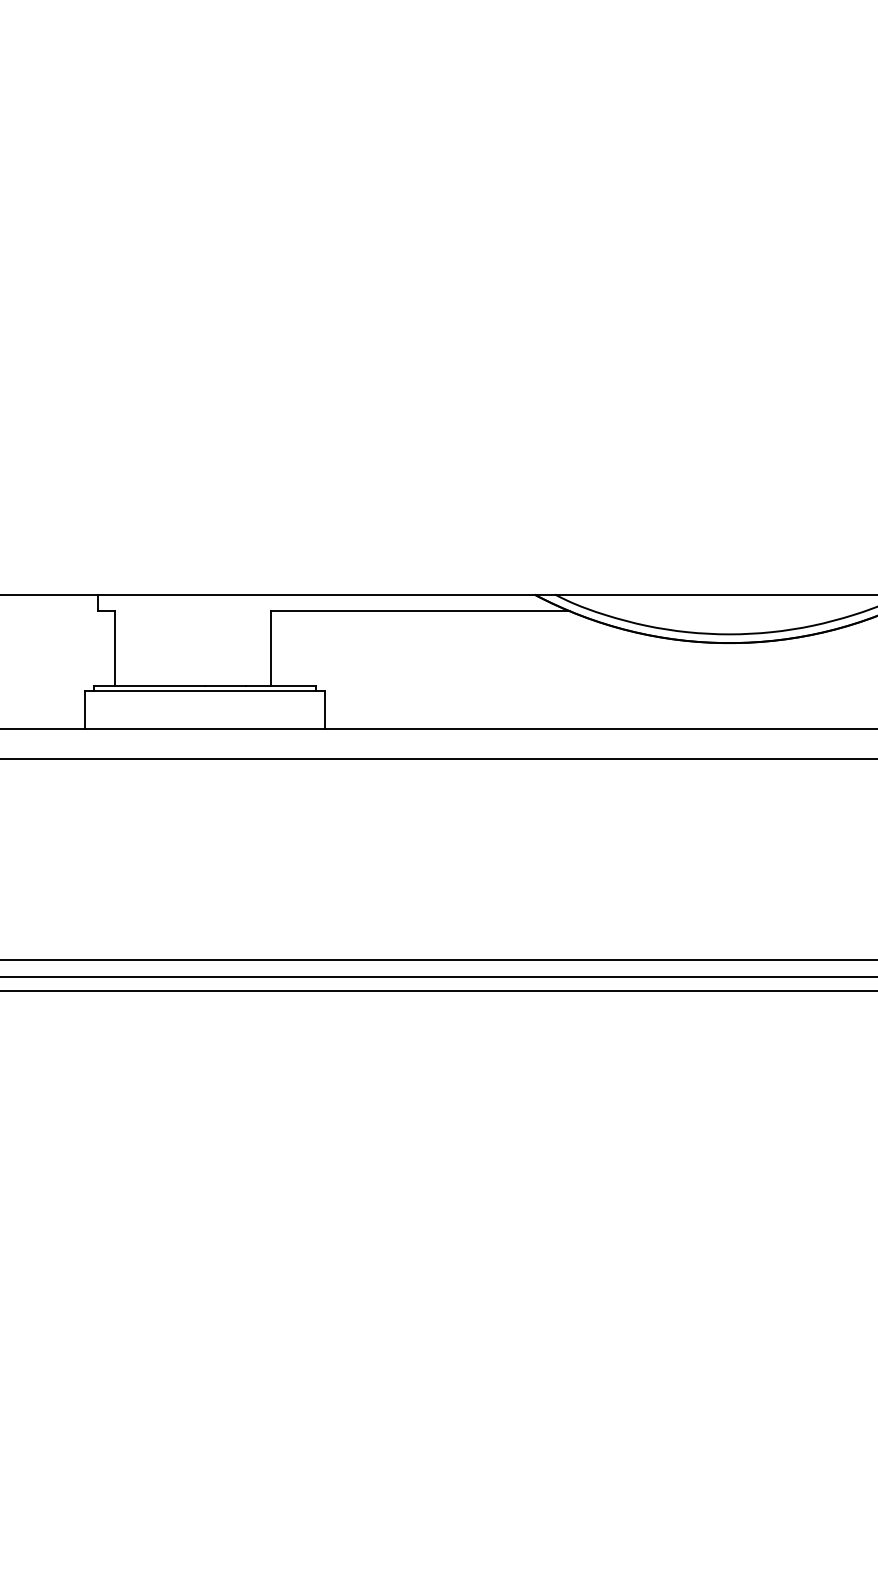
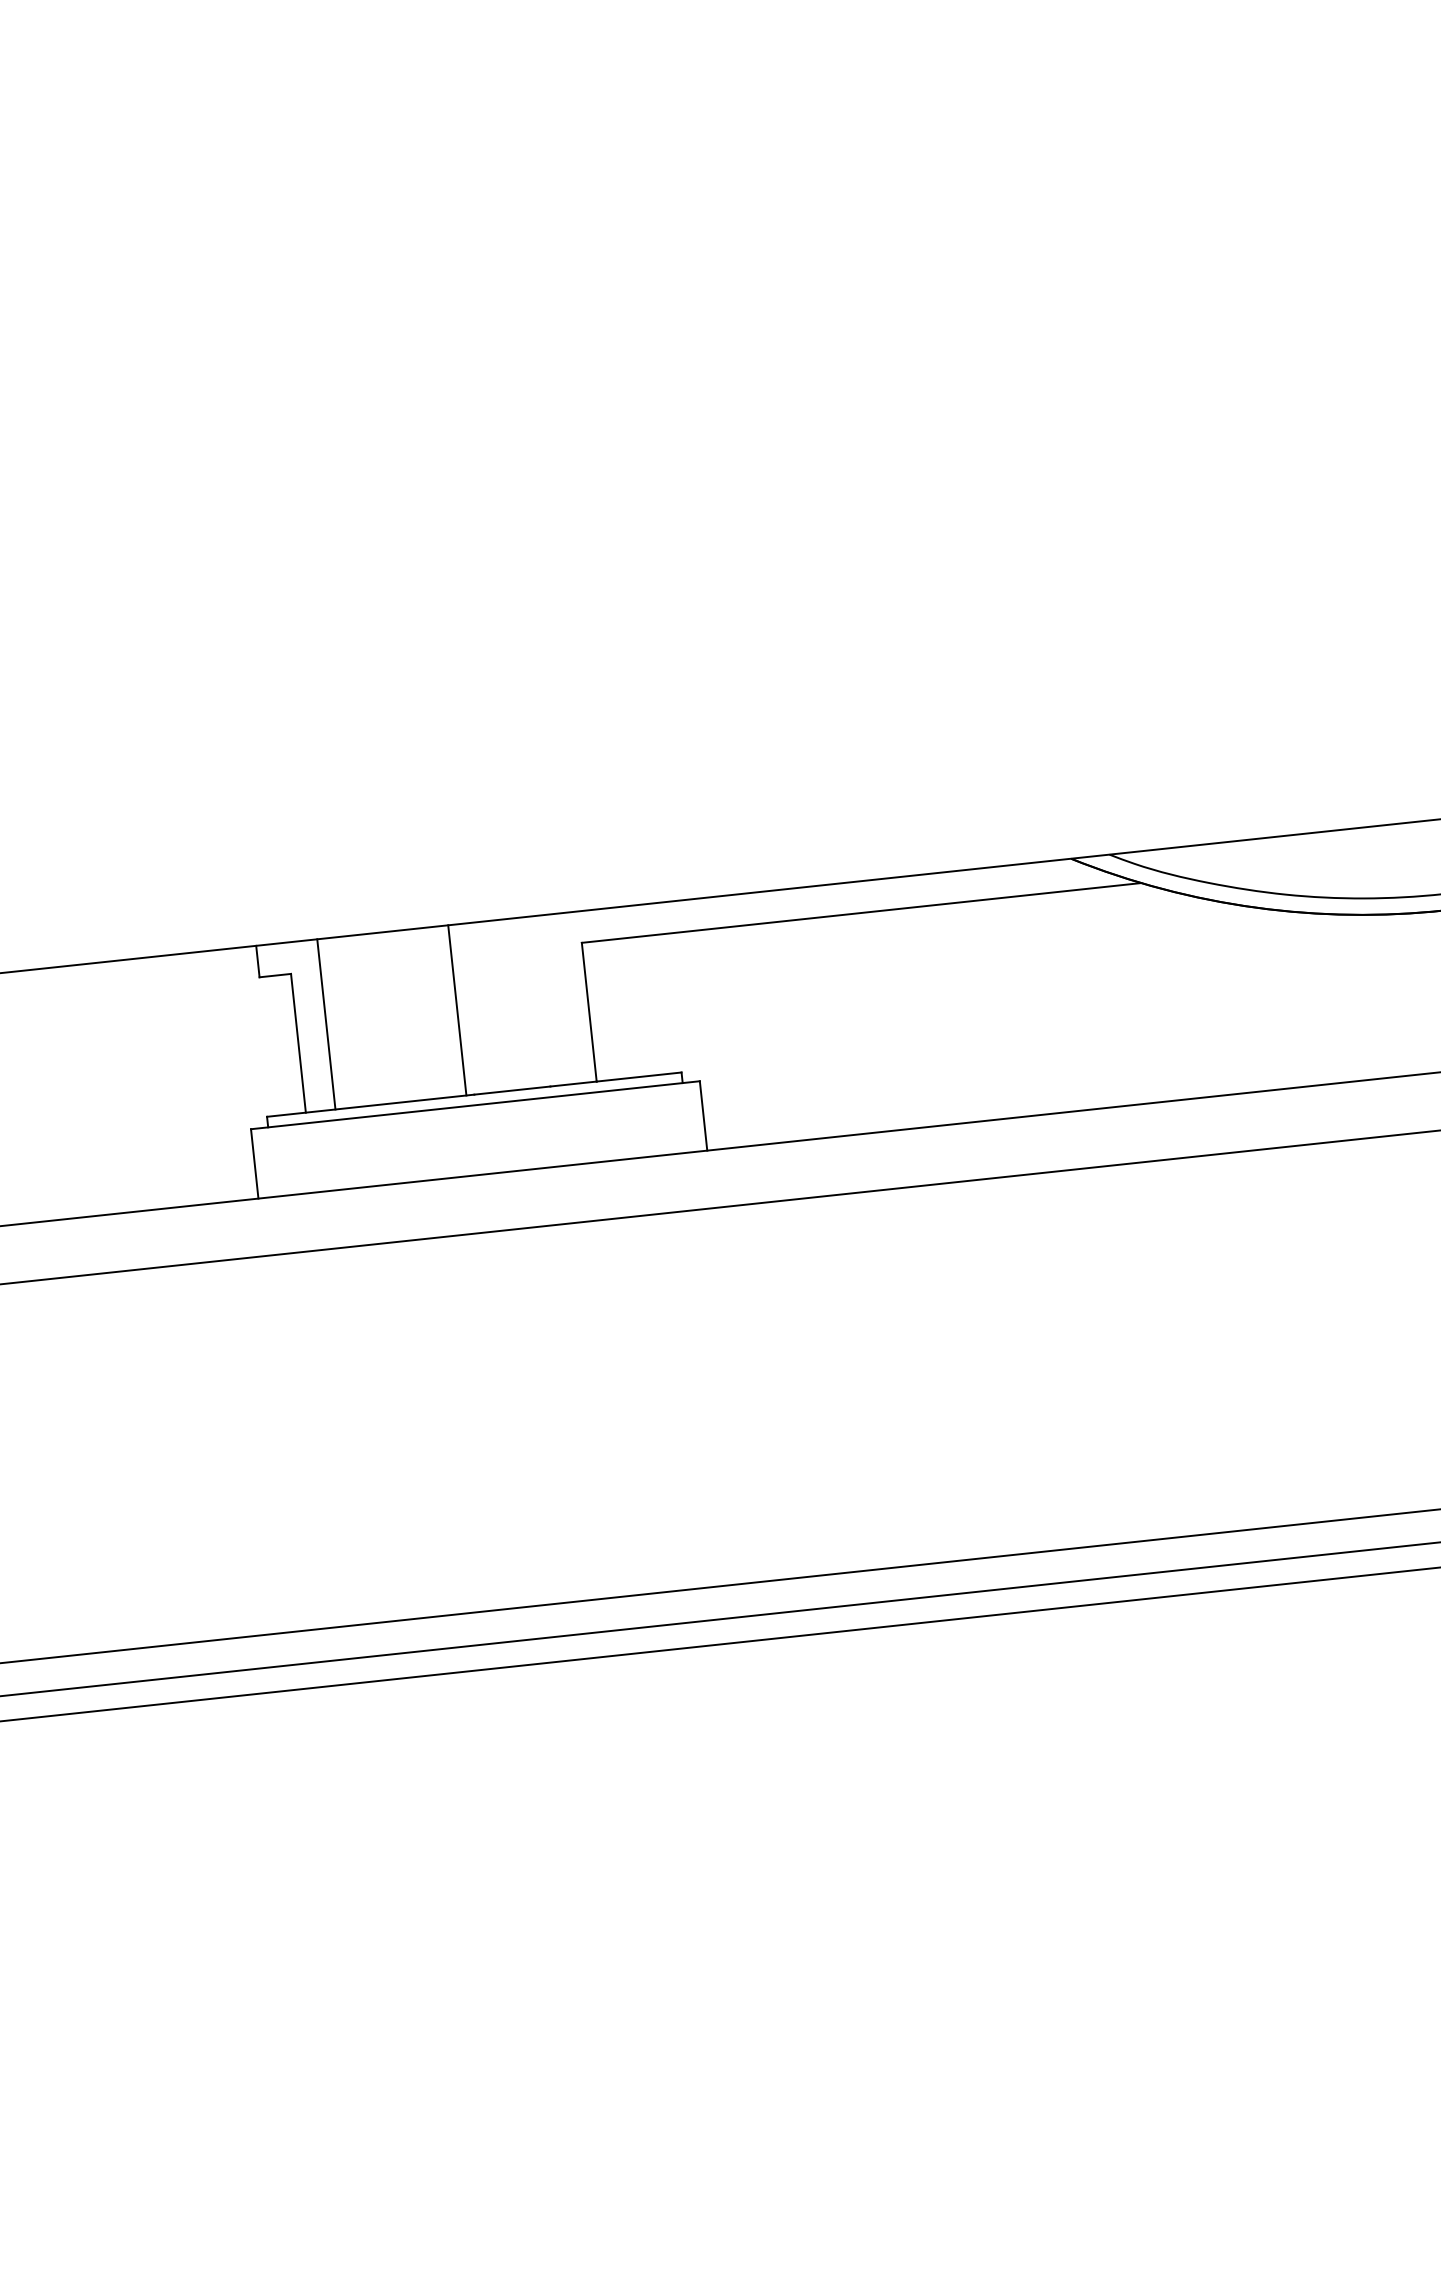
line: (130, 639) -> (325, 1023), added
line: (200, 639) -> (456, 1009), added

